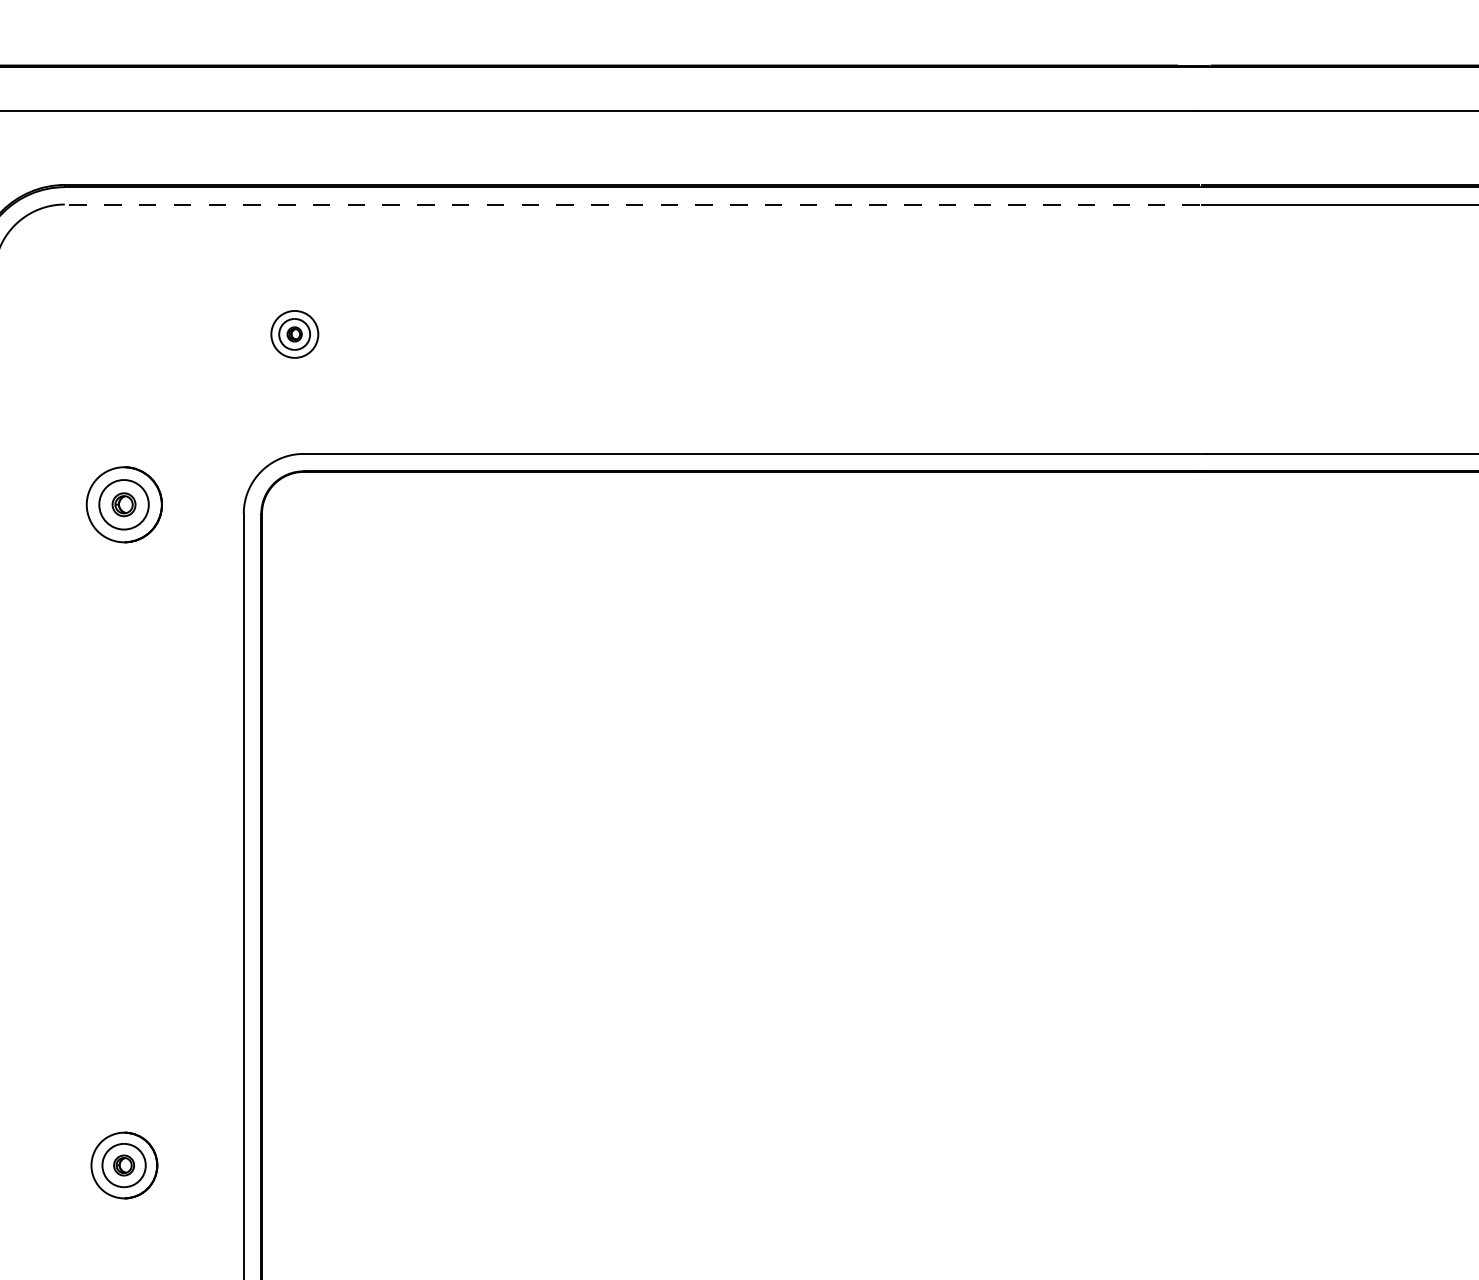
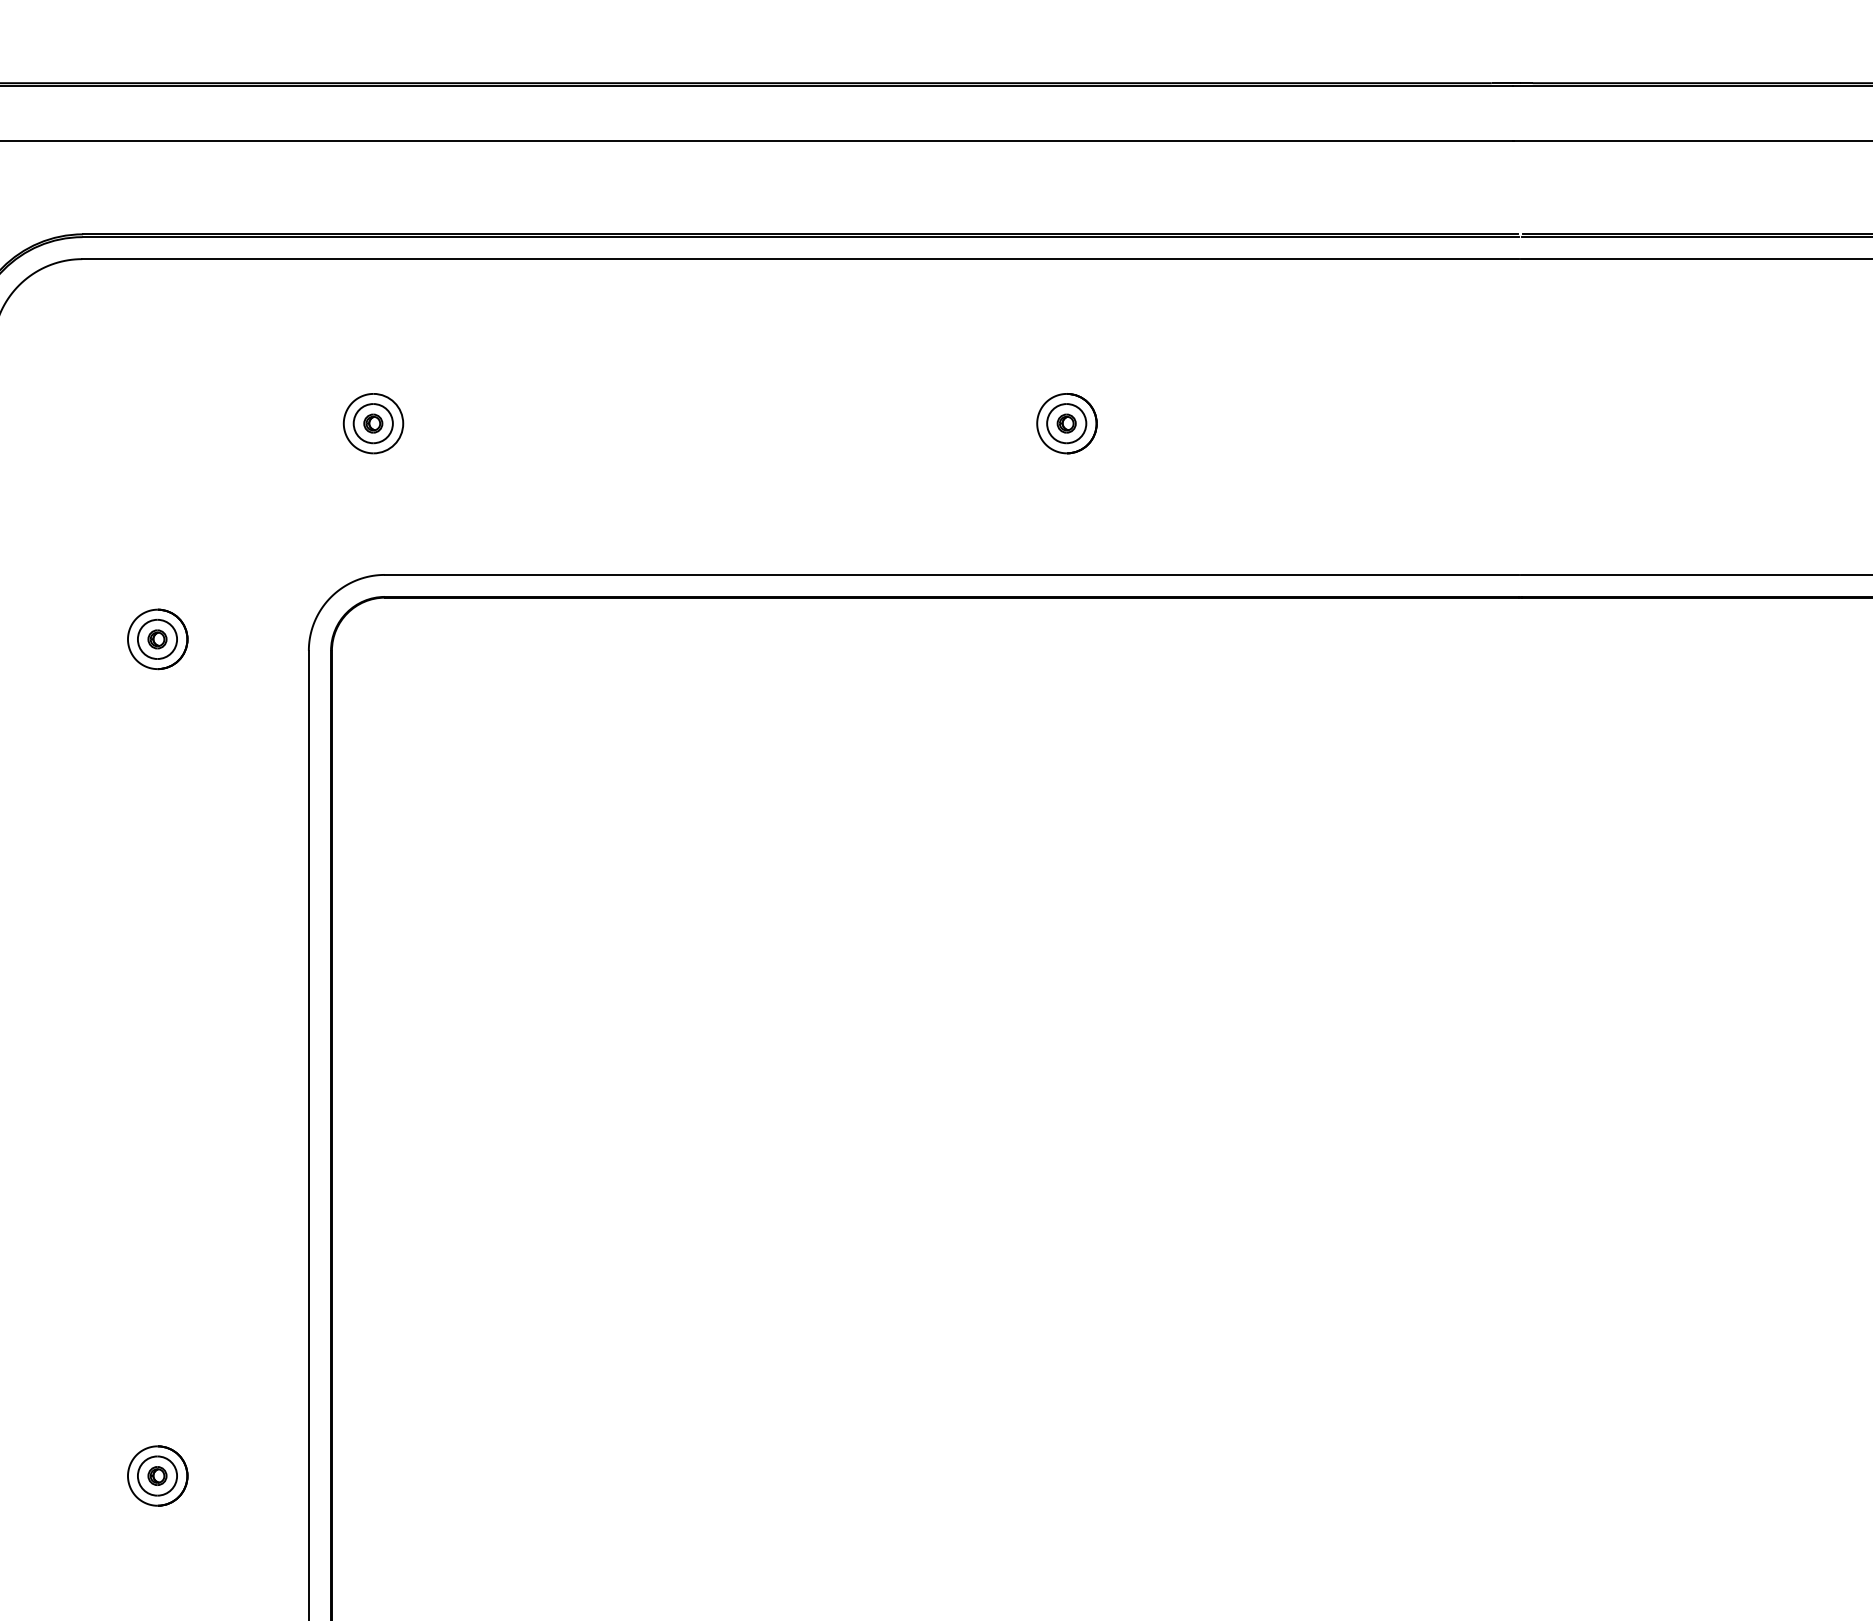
line: (631, 204) -> (799, 259), dashed -> solid
part: (842, 334) -> (1066, 423), added
part: (124, 504) -> (157, 638), size x0.62
part: (124, 1165) -> (157, 1475), size x0.71

